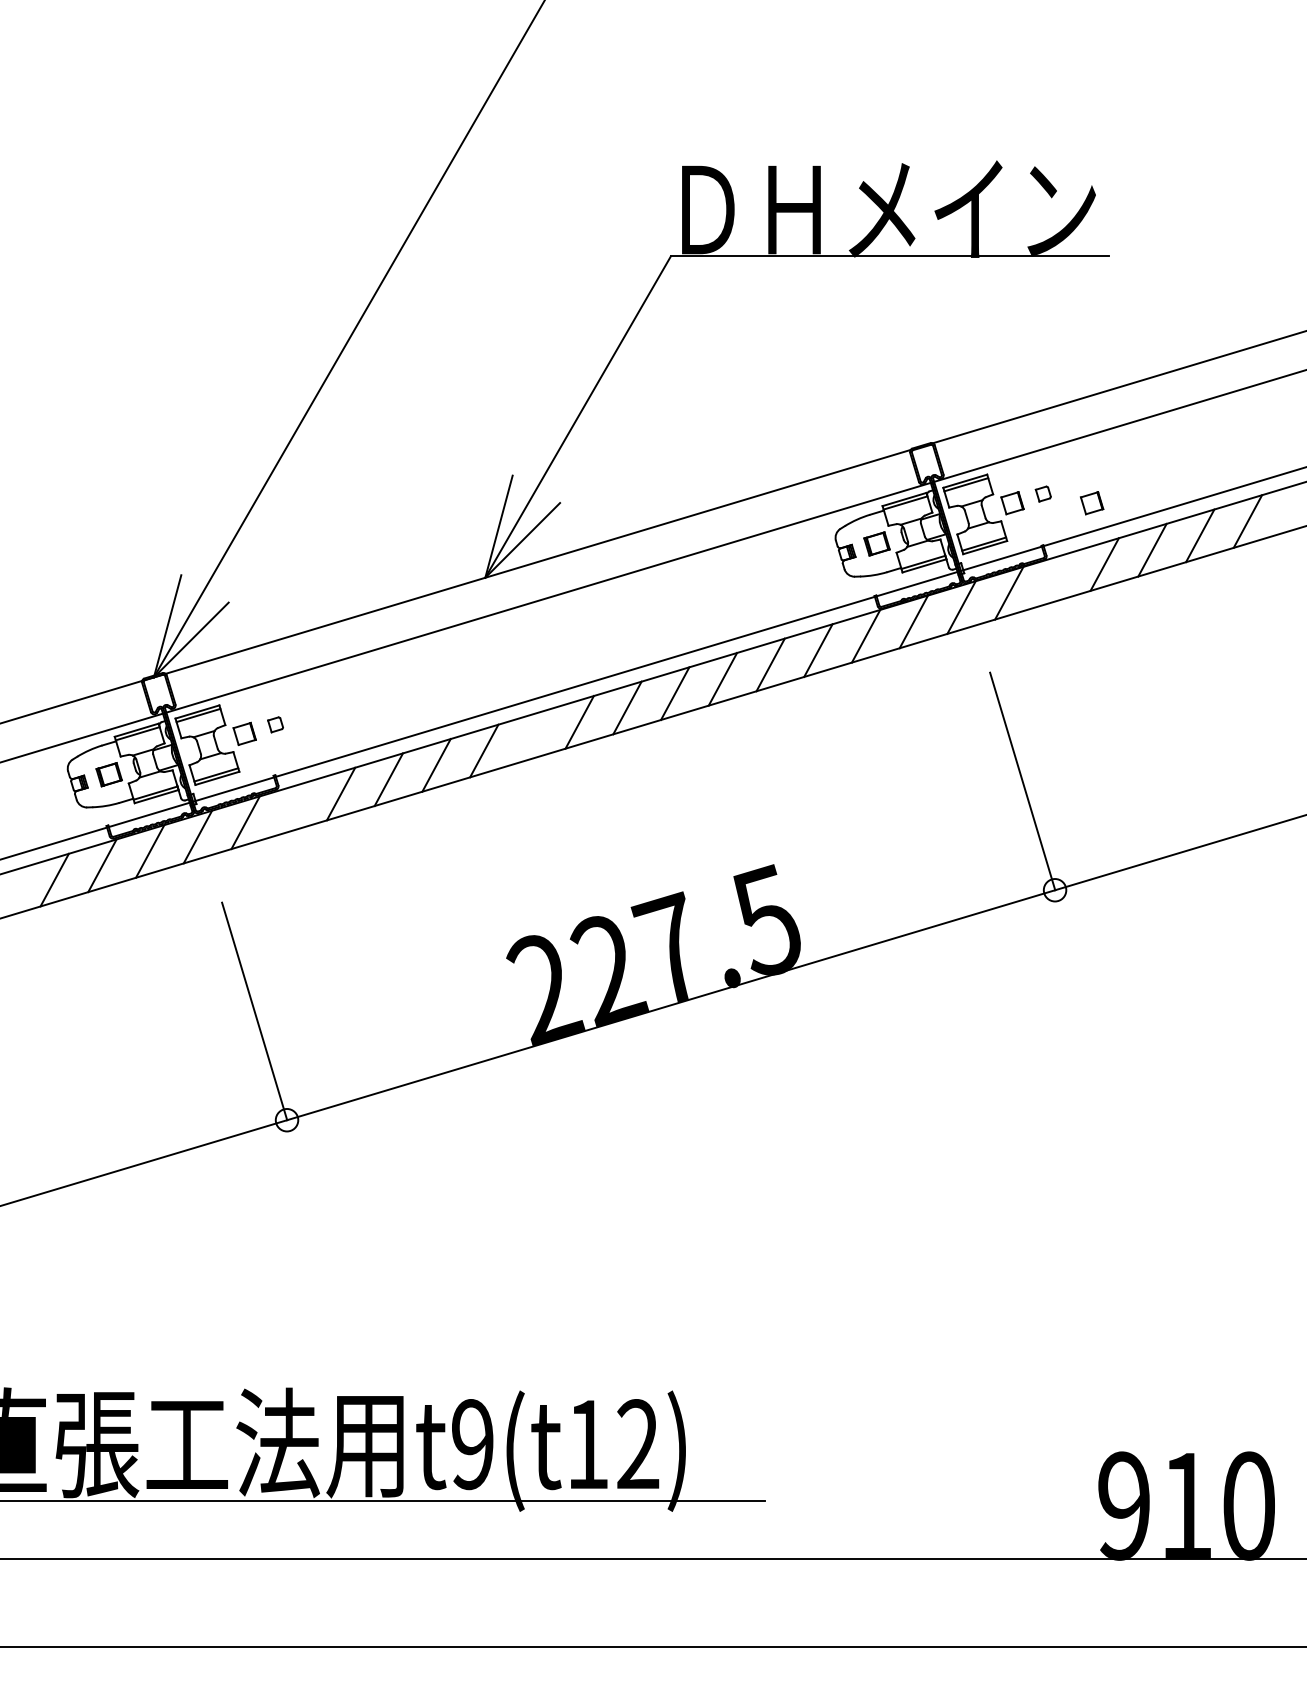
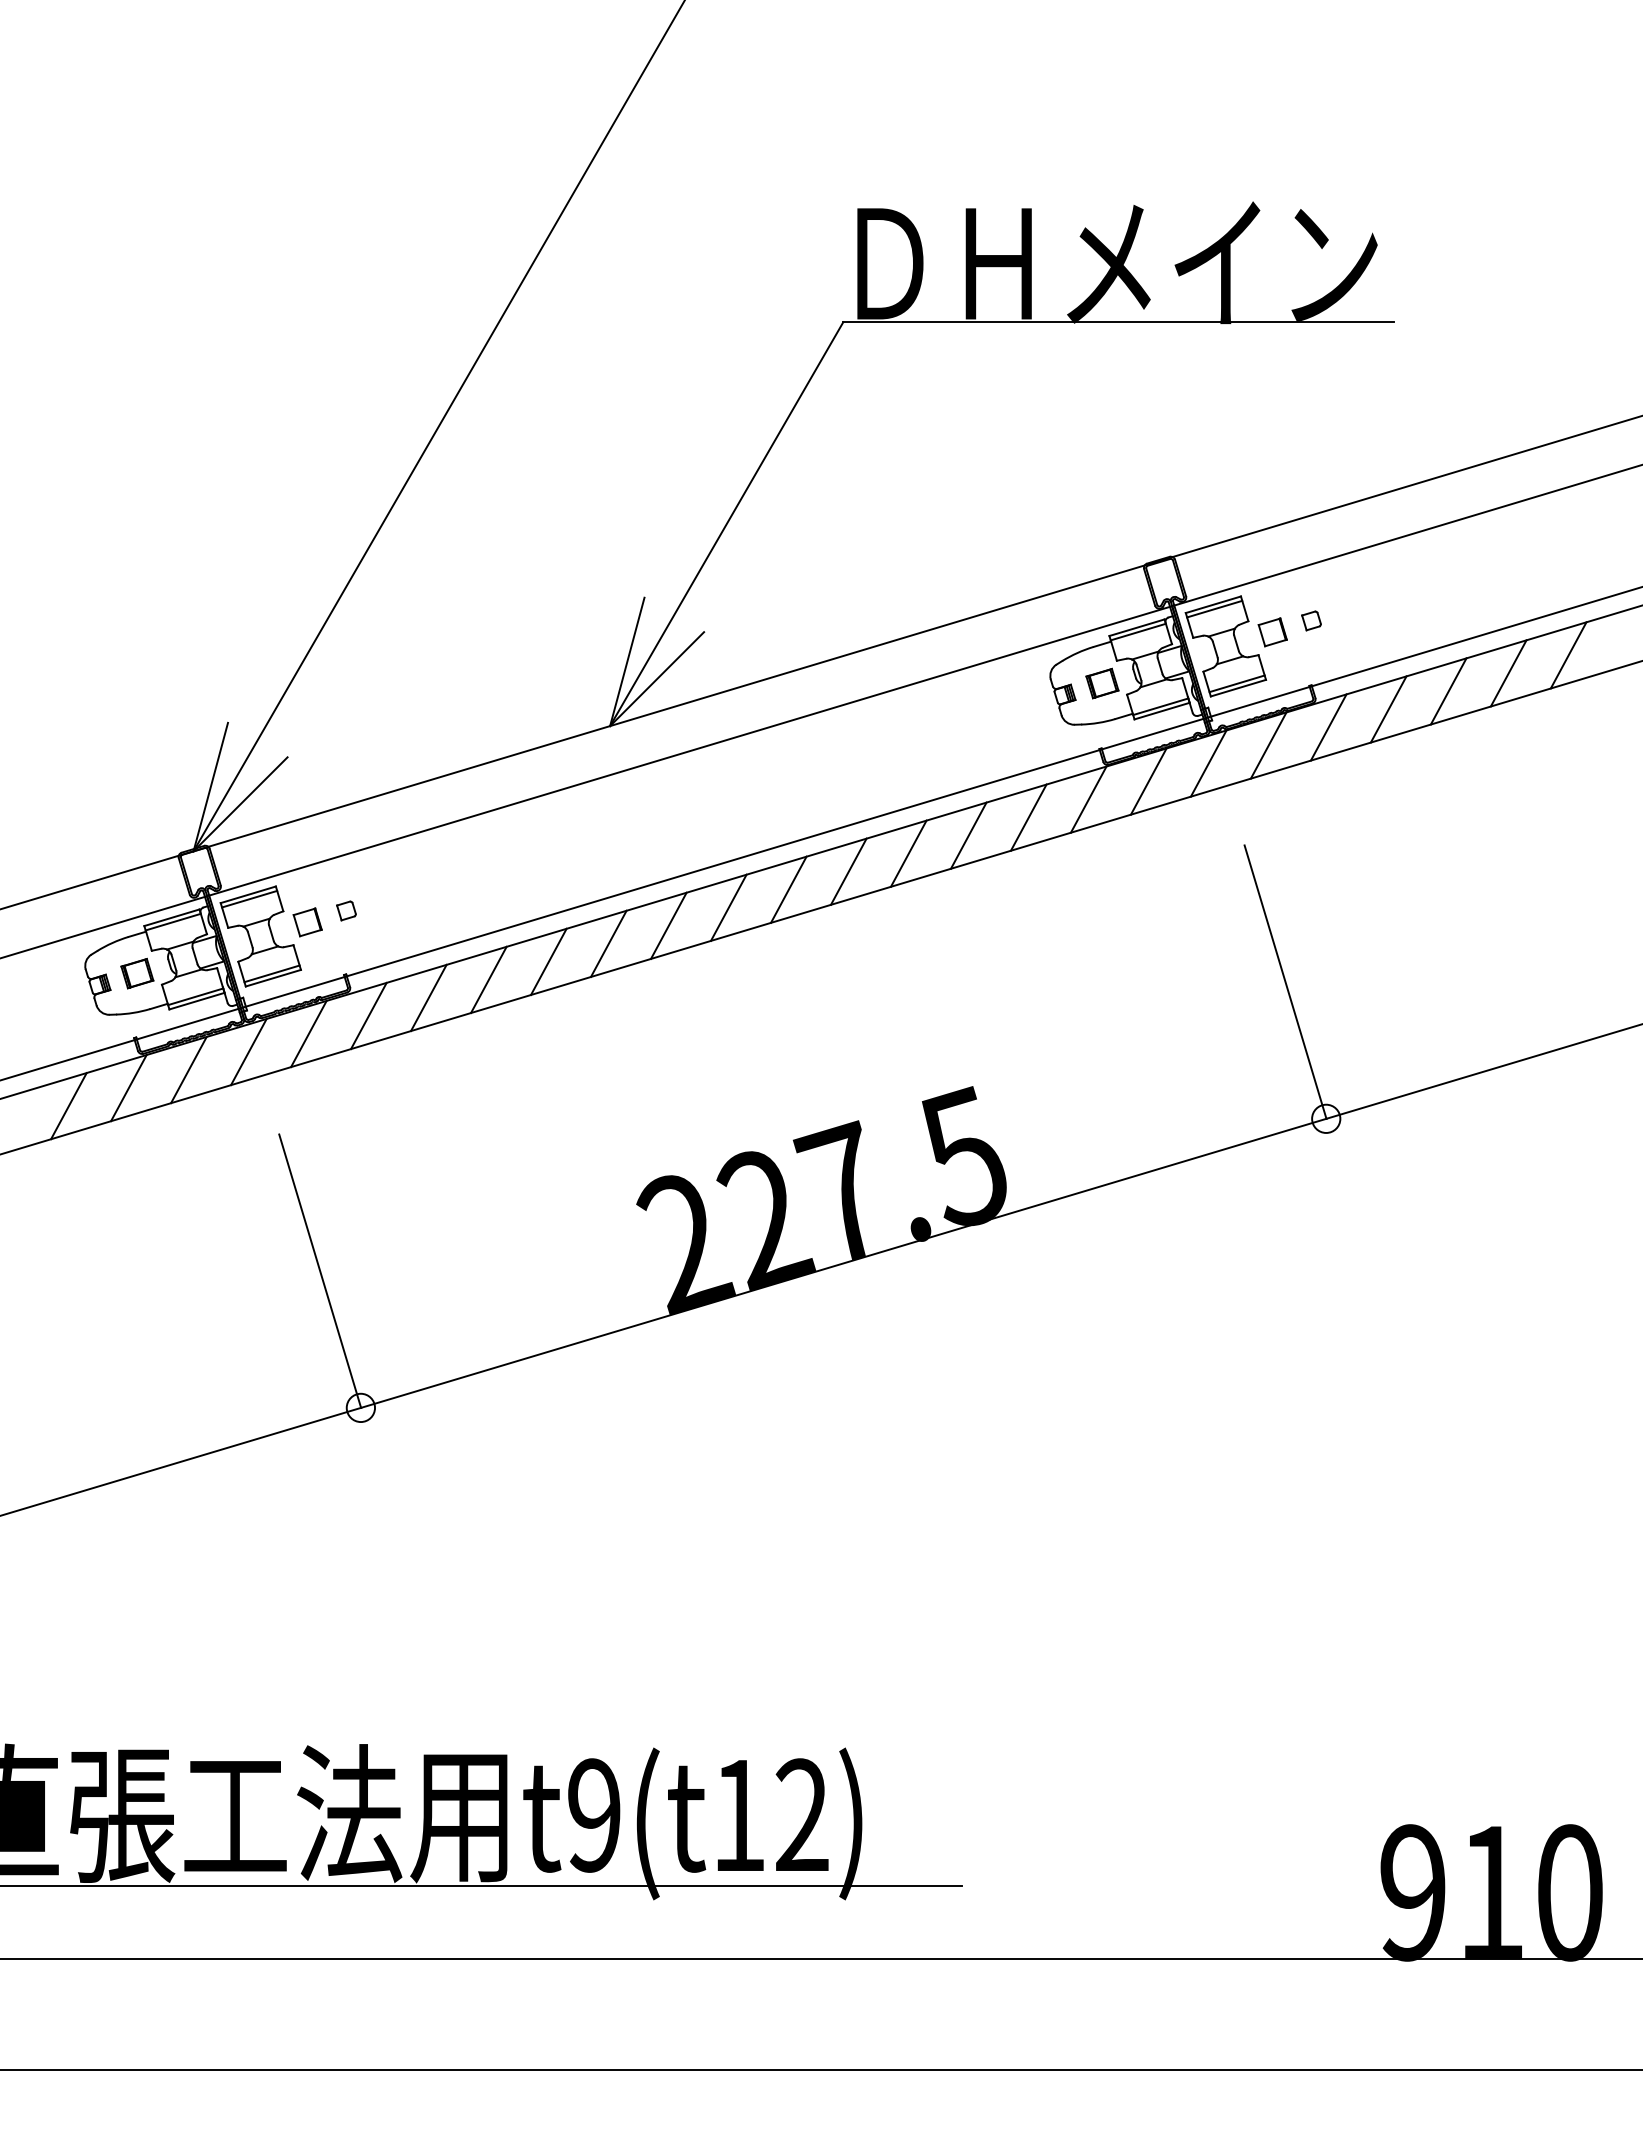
part: (1091, 503) -> (1372, 632), removed
line: (1056, 578) -> (1328, 727), added
line: (531, 736) -> (668, 925), added
line: (293, 808) -> (368, 1015), added

